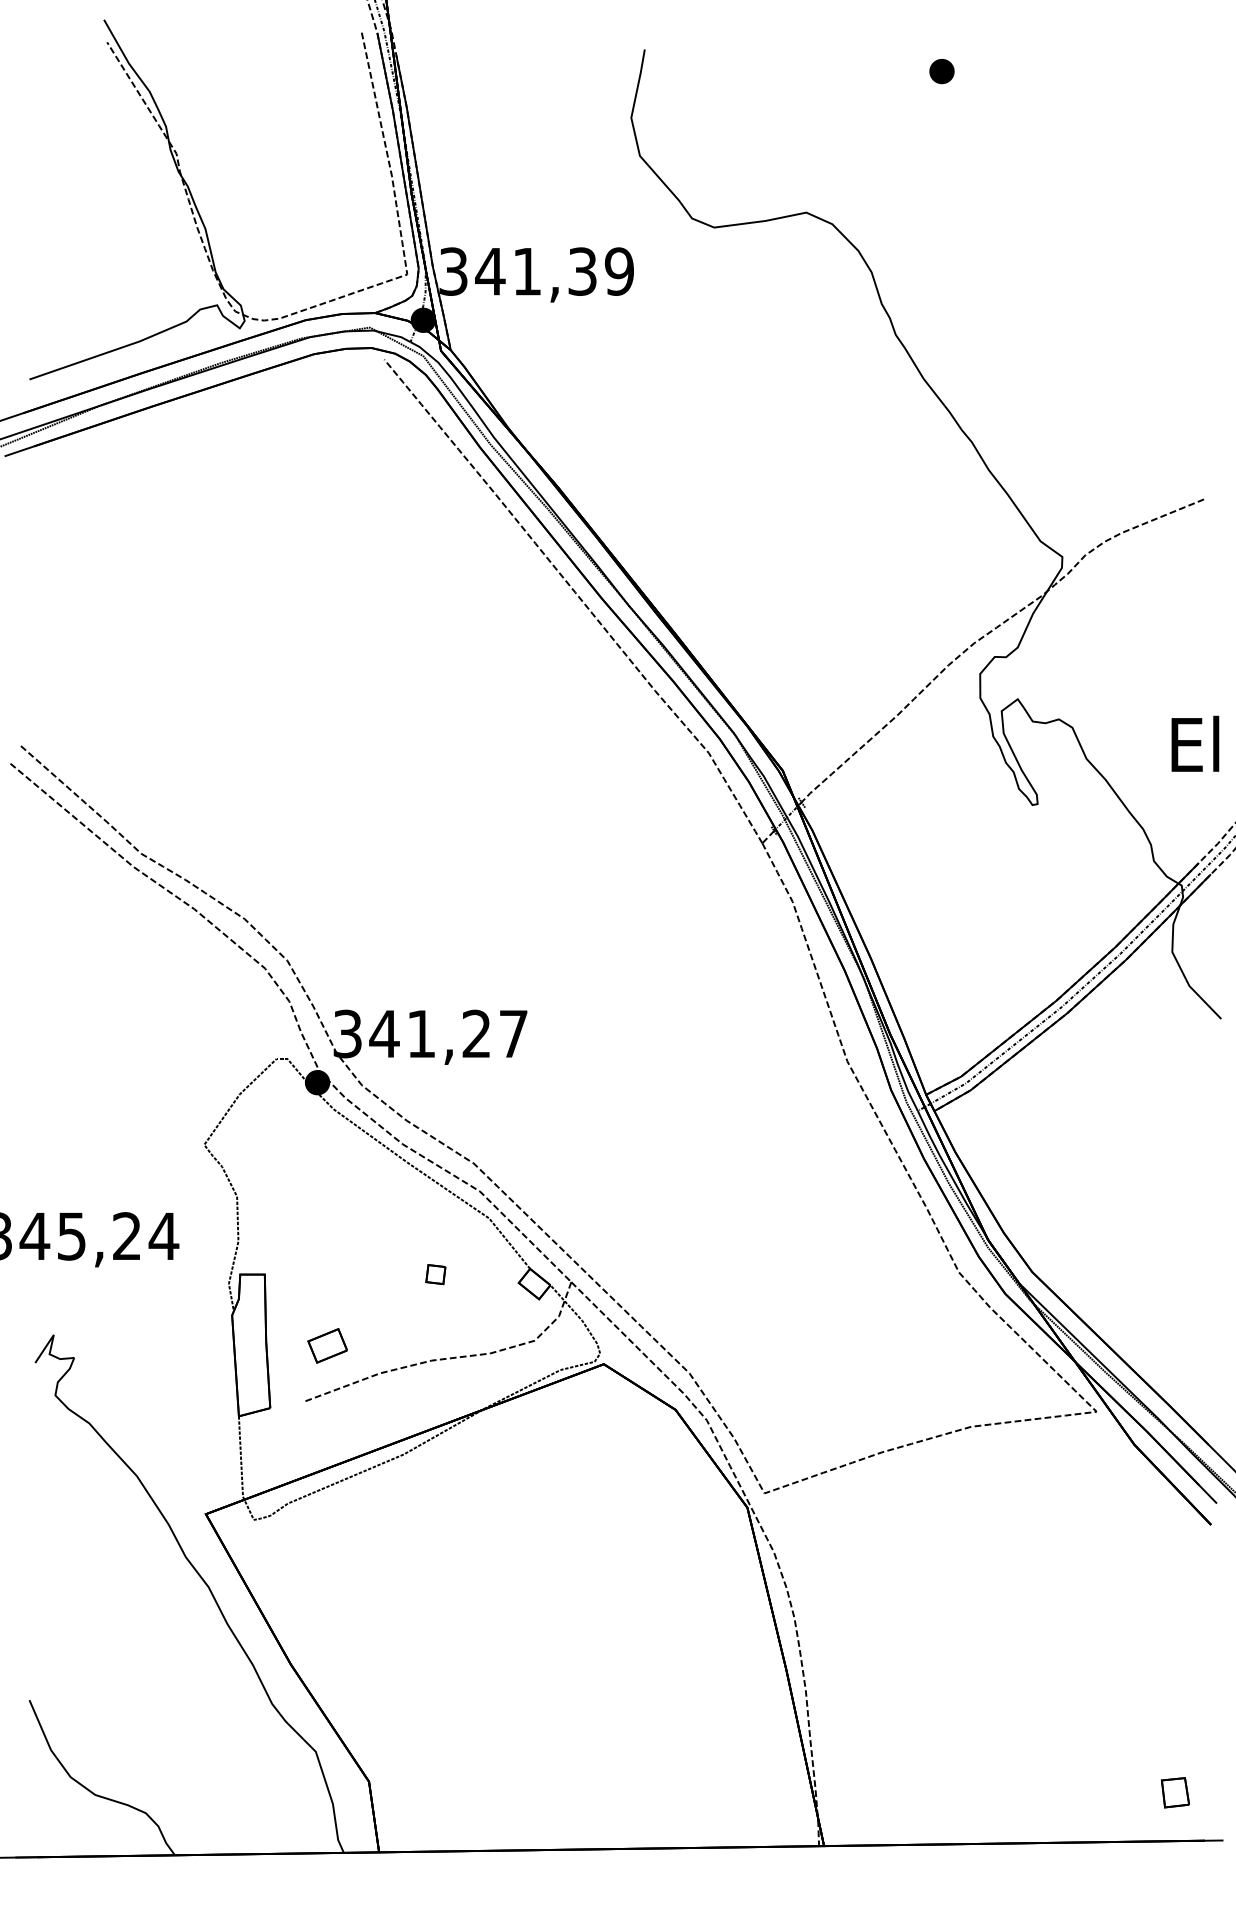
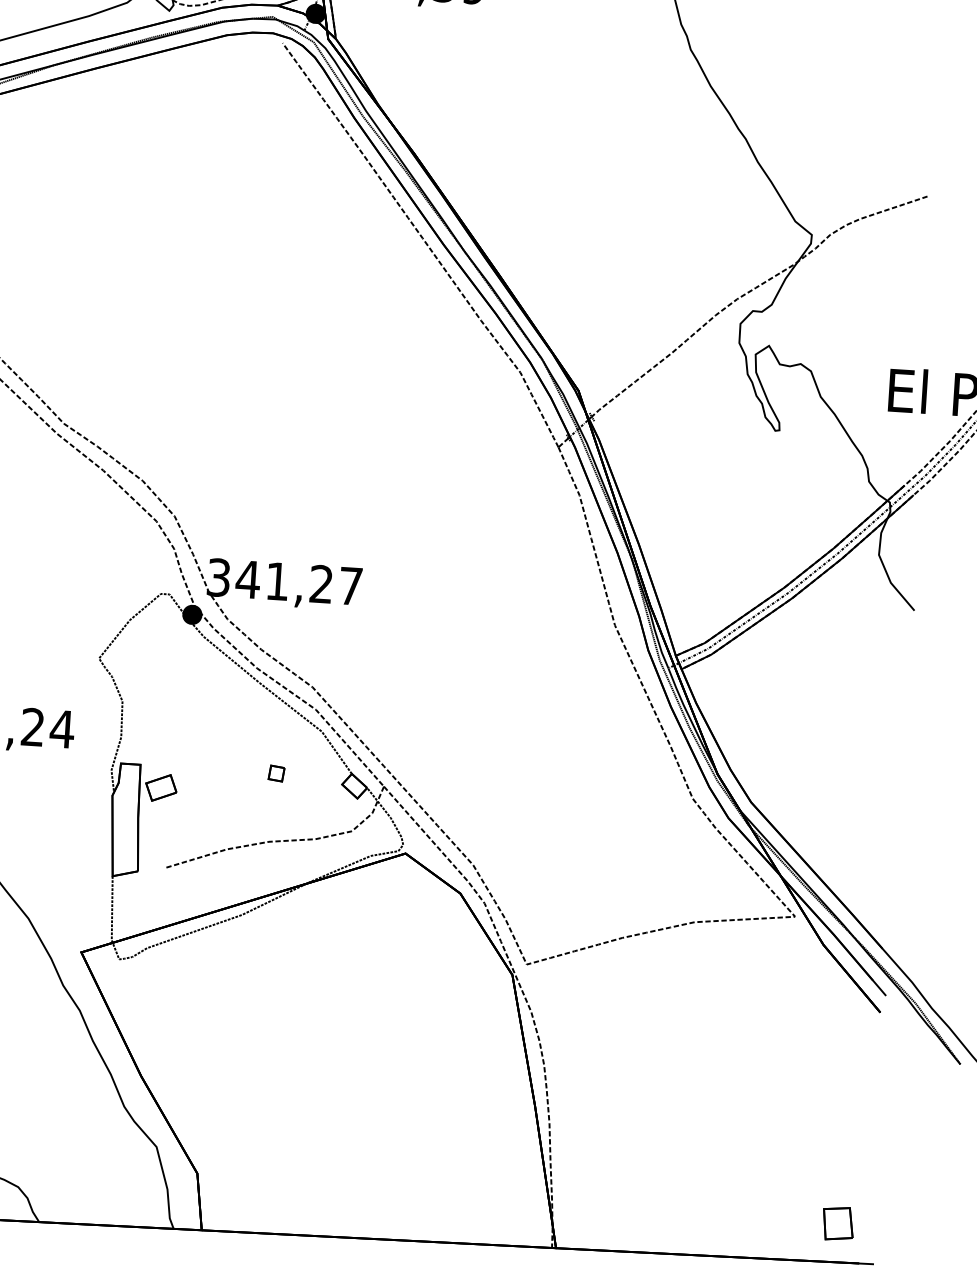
part: (327, 1345) -> (161, 787), moved
part: (1175, 1792) -> (838, 1223), size x1.4

